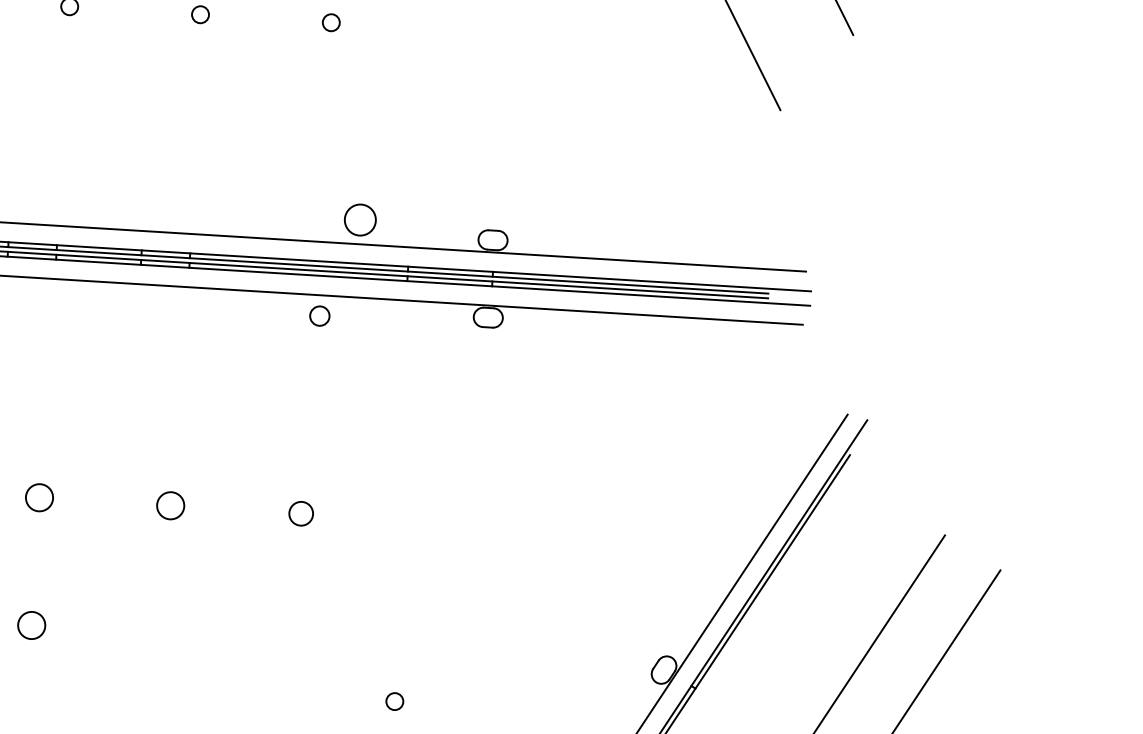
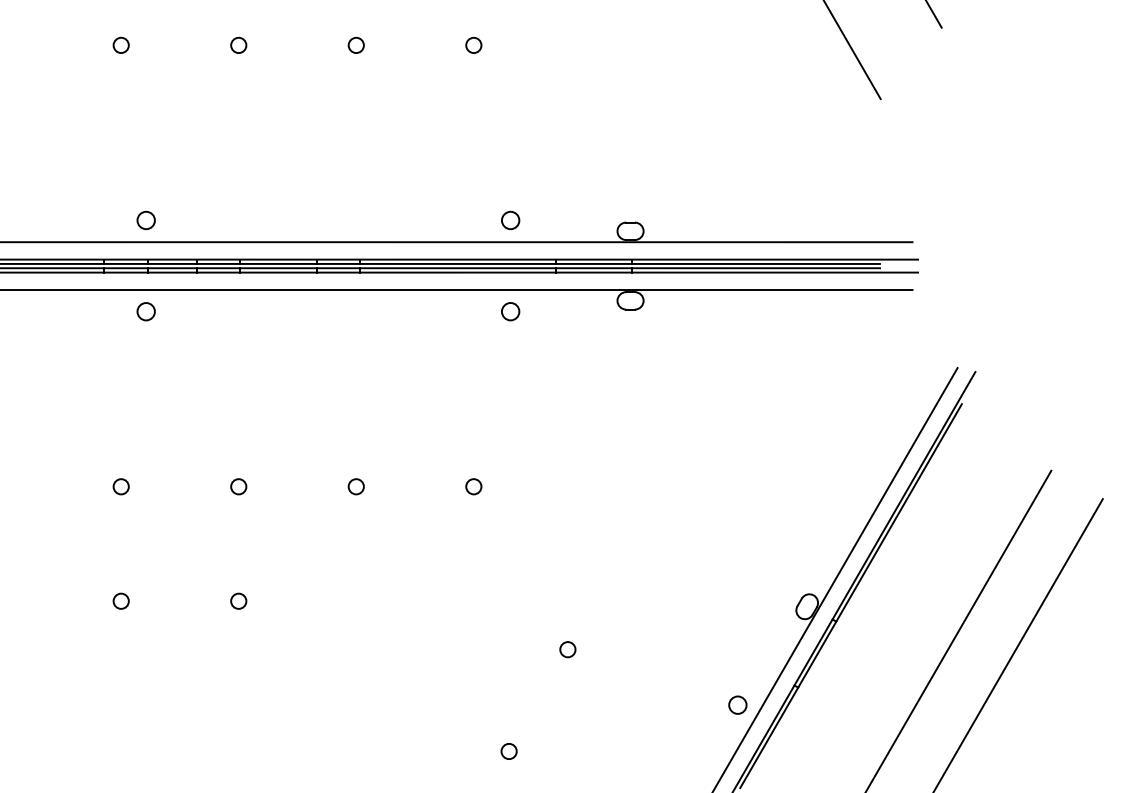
circle: (360, 220) -> (510, 220), size x0.62
circle: (319, 315) -> (510, 311), moved
circle: (39, 497) -> (238, 486), size x0.62
circle: (169, 505) -> (355, 486), size x0.62
circle: (300, 513) -> (473, 486), size x0.71
circle: (31, 624) -> (238, 600), size x0.62

